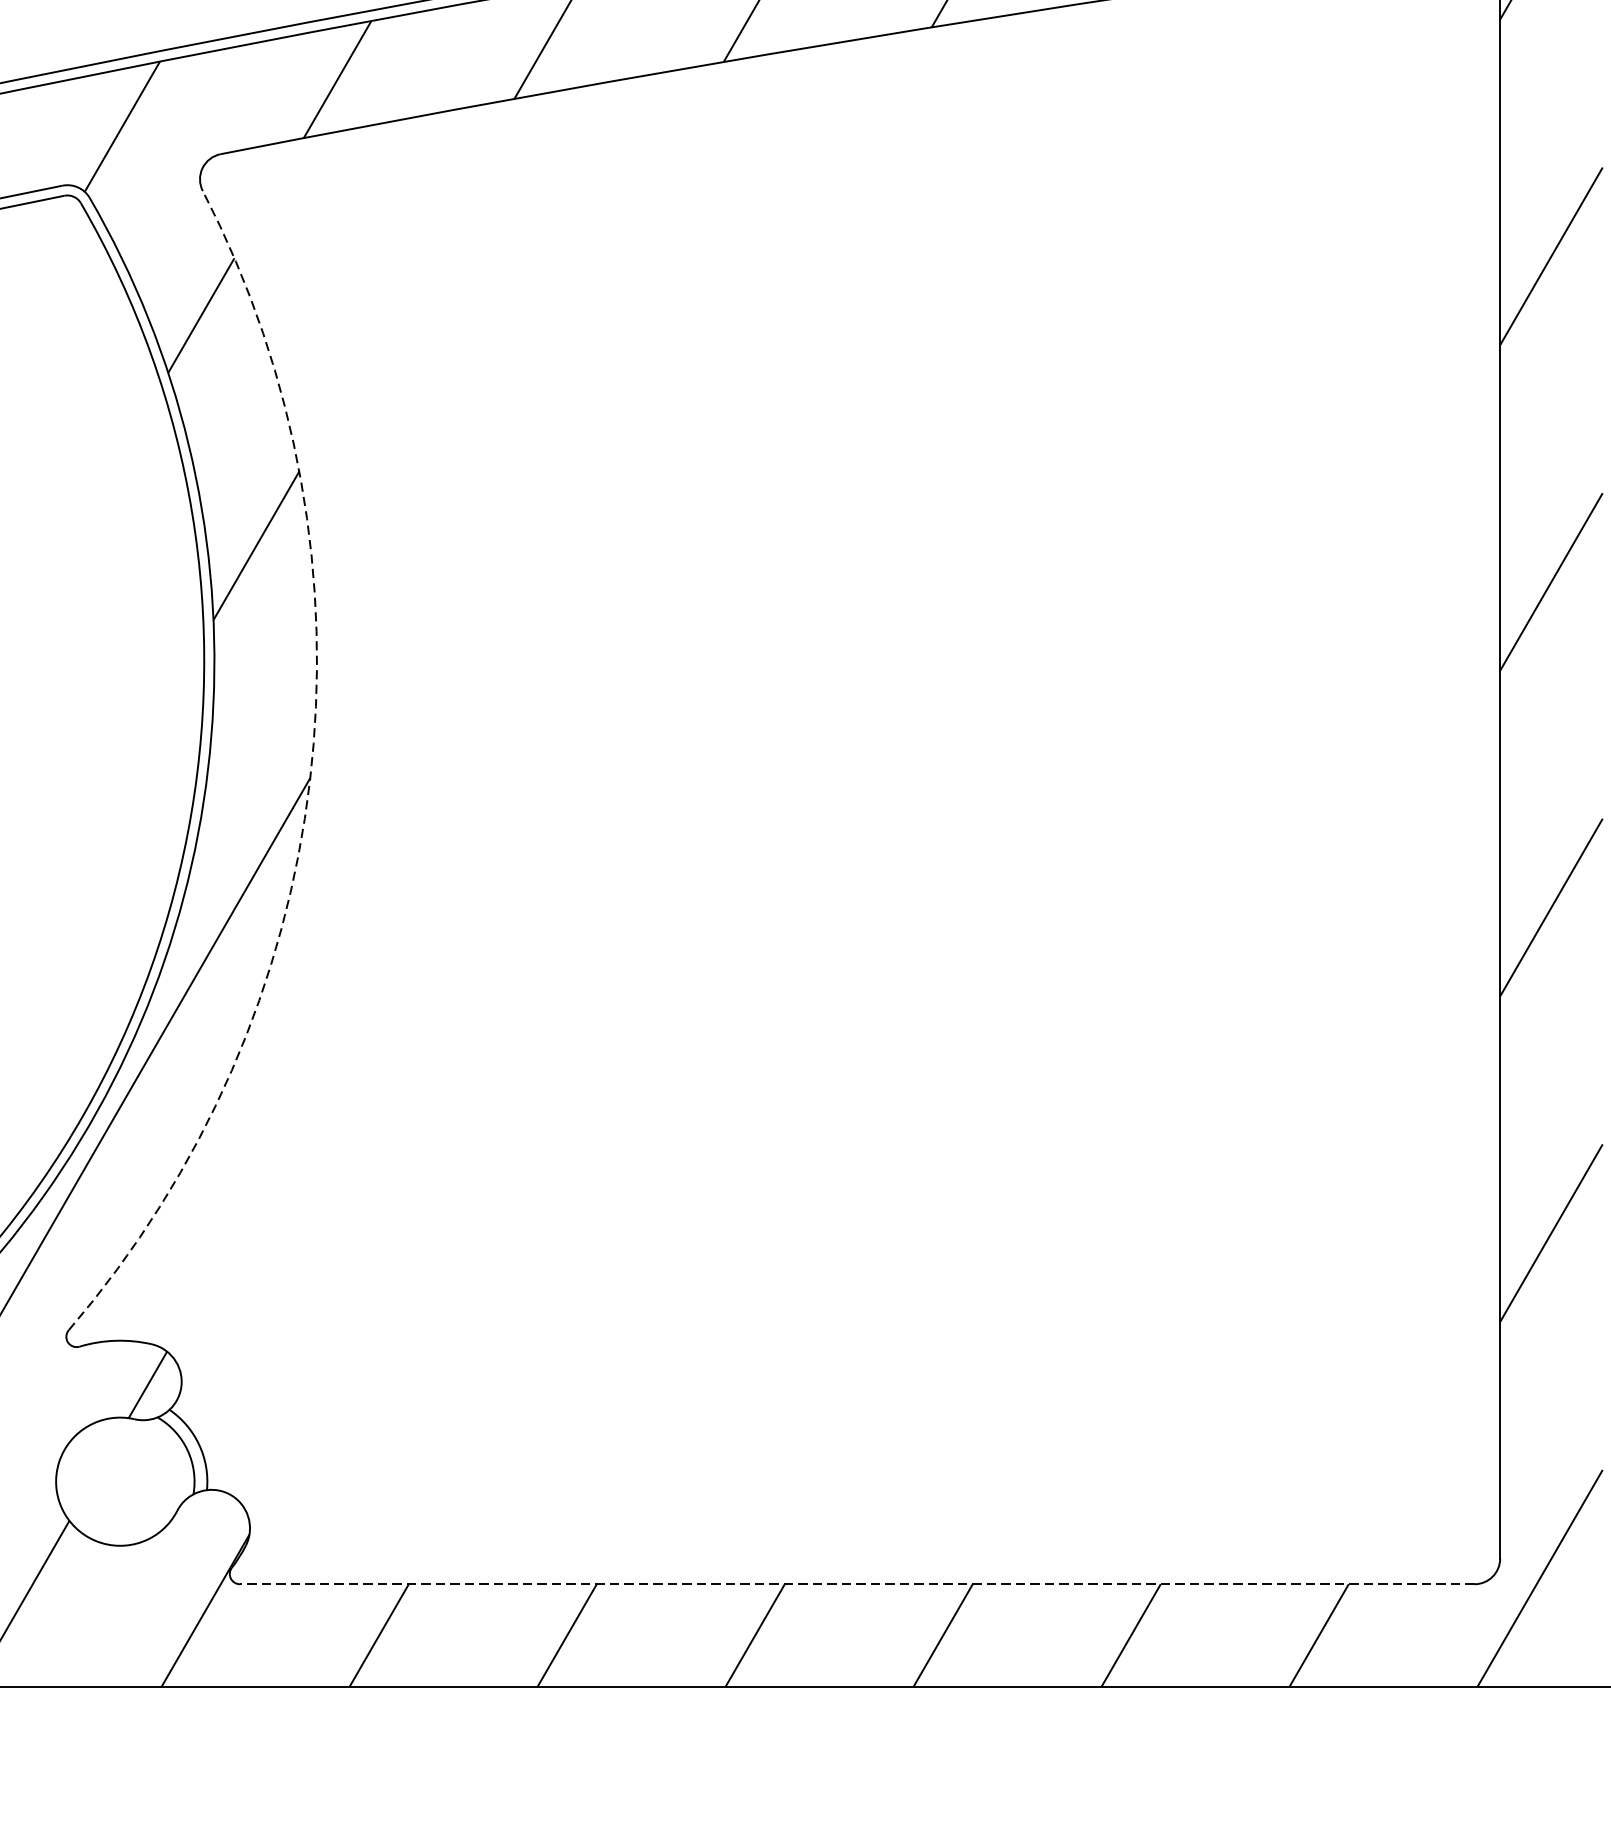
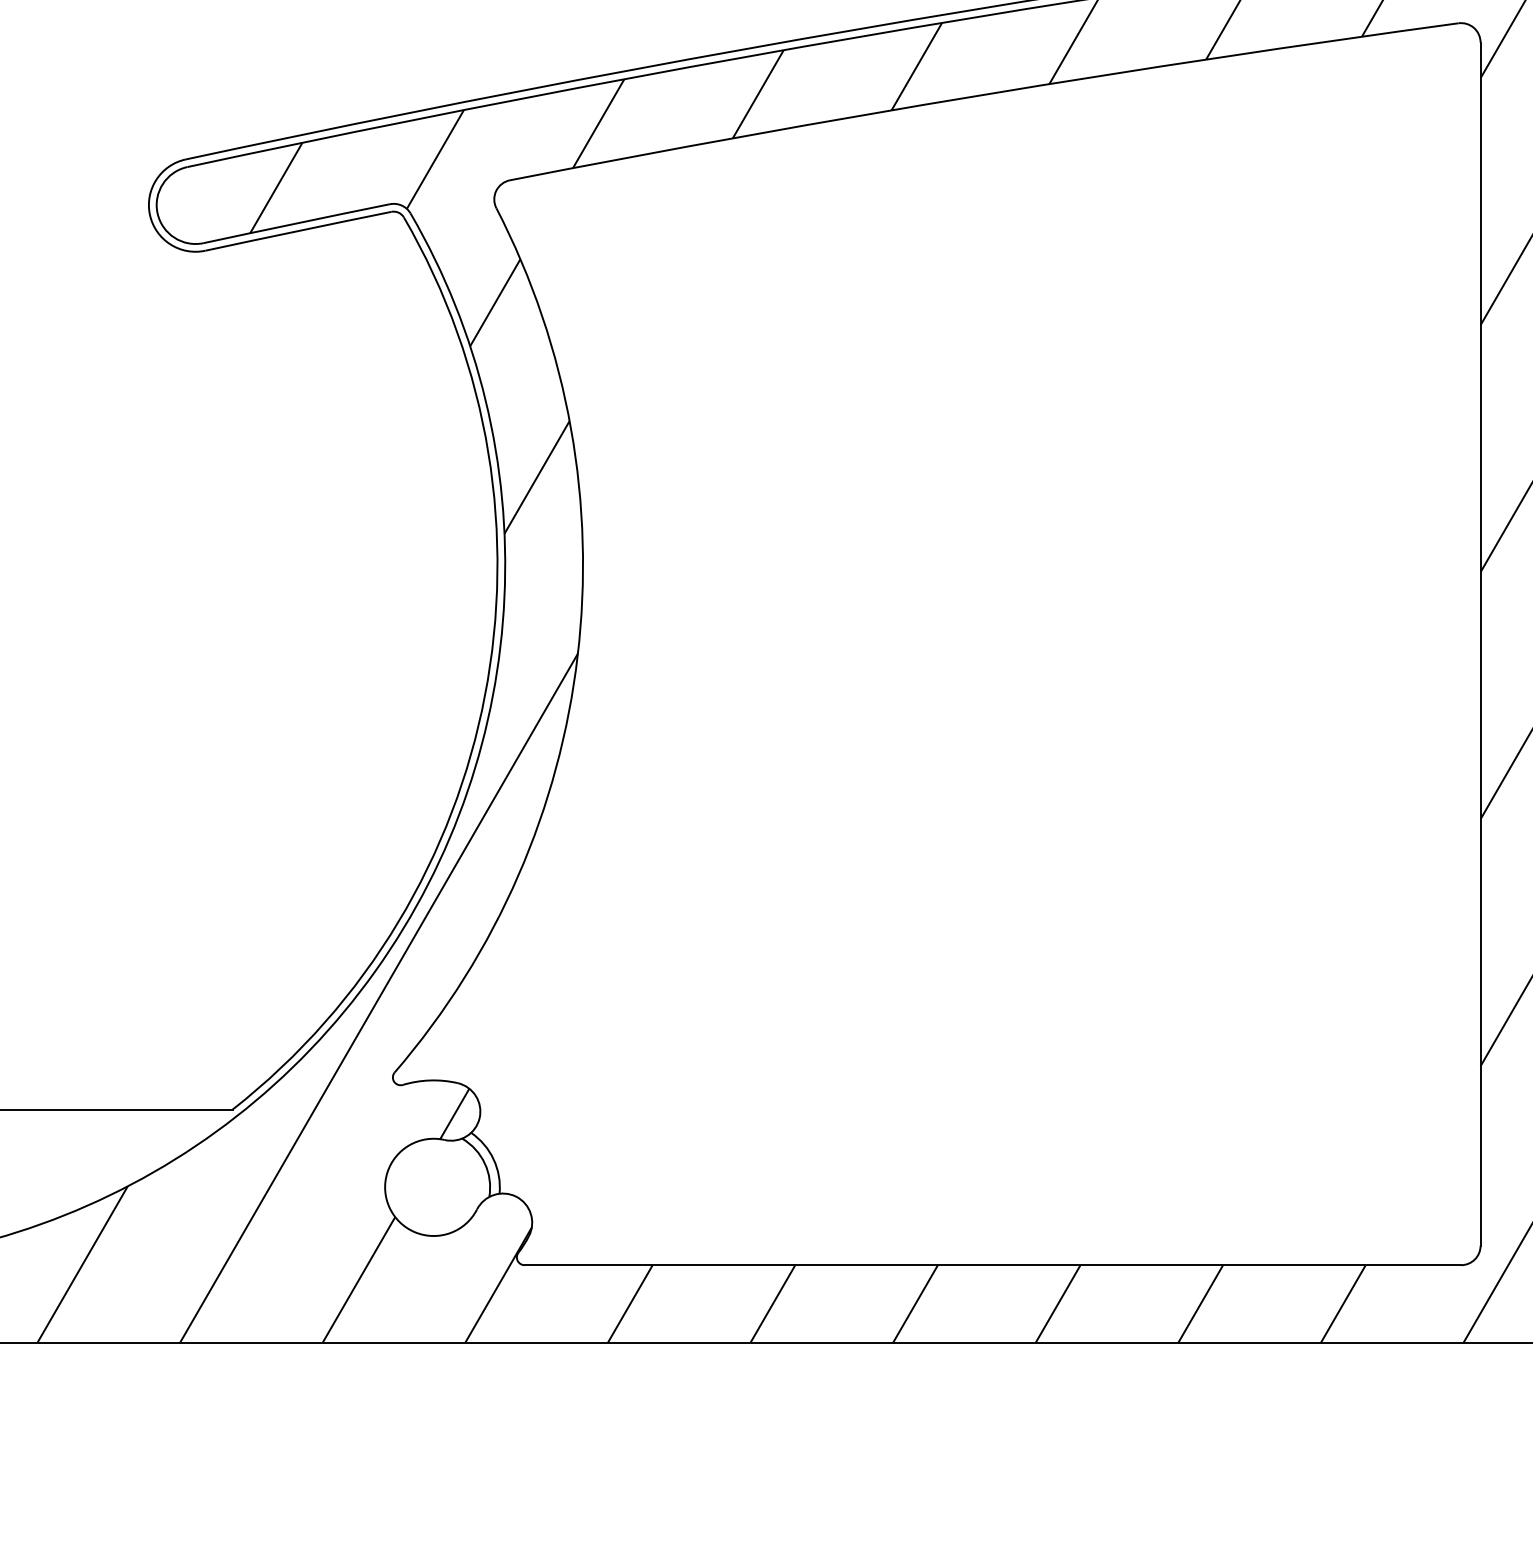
arc: (309, 780) -> (577, 655), dashed -> solid
line: (856, 1584) -> (992, 1265), dashed -> solid

